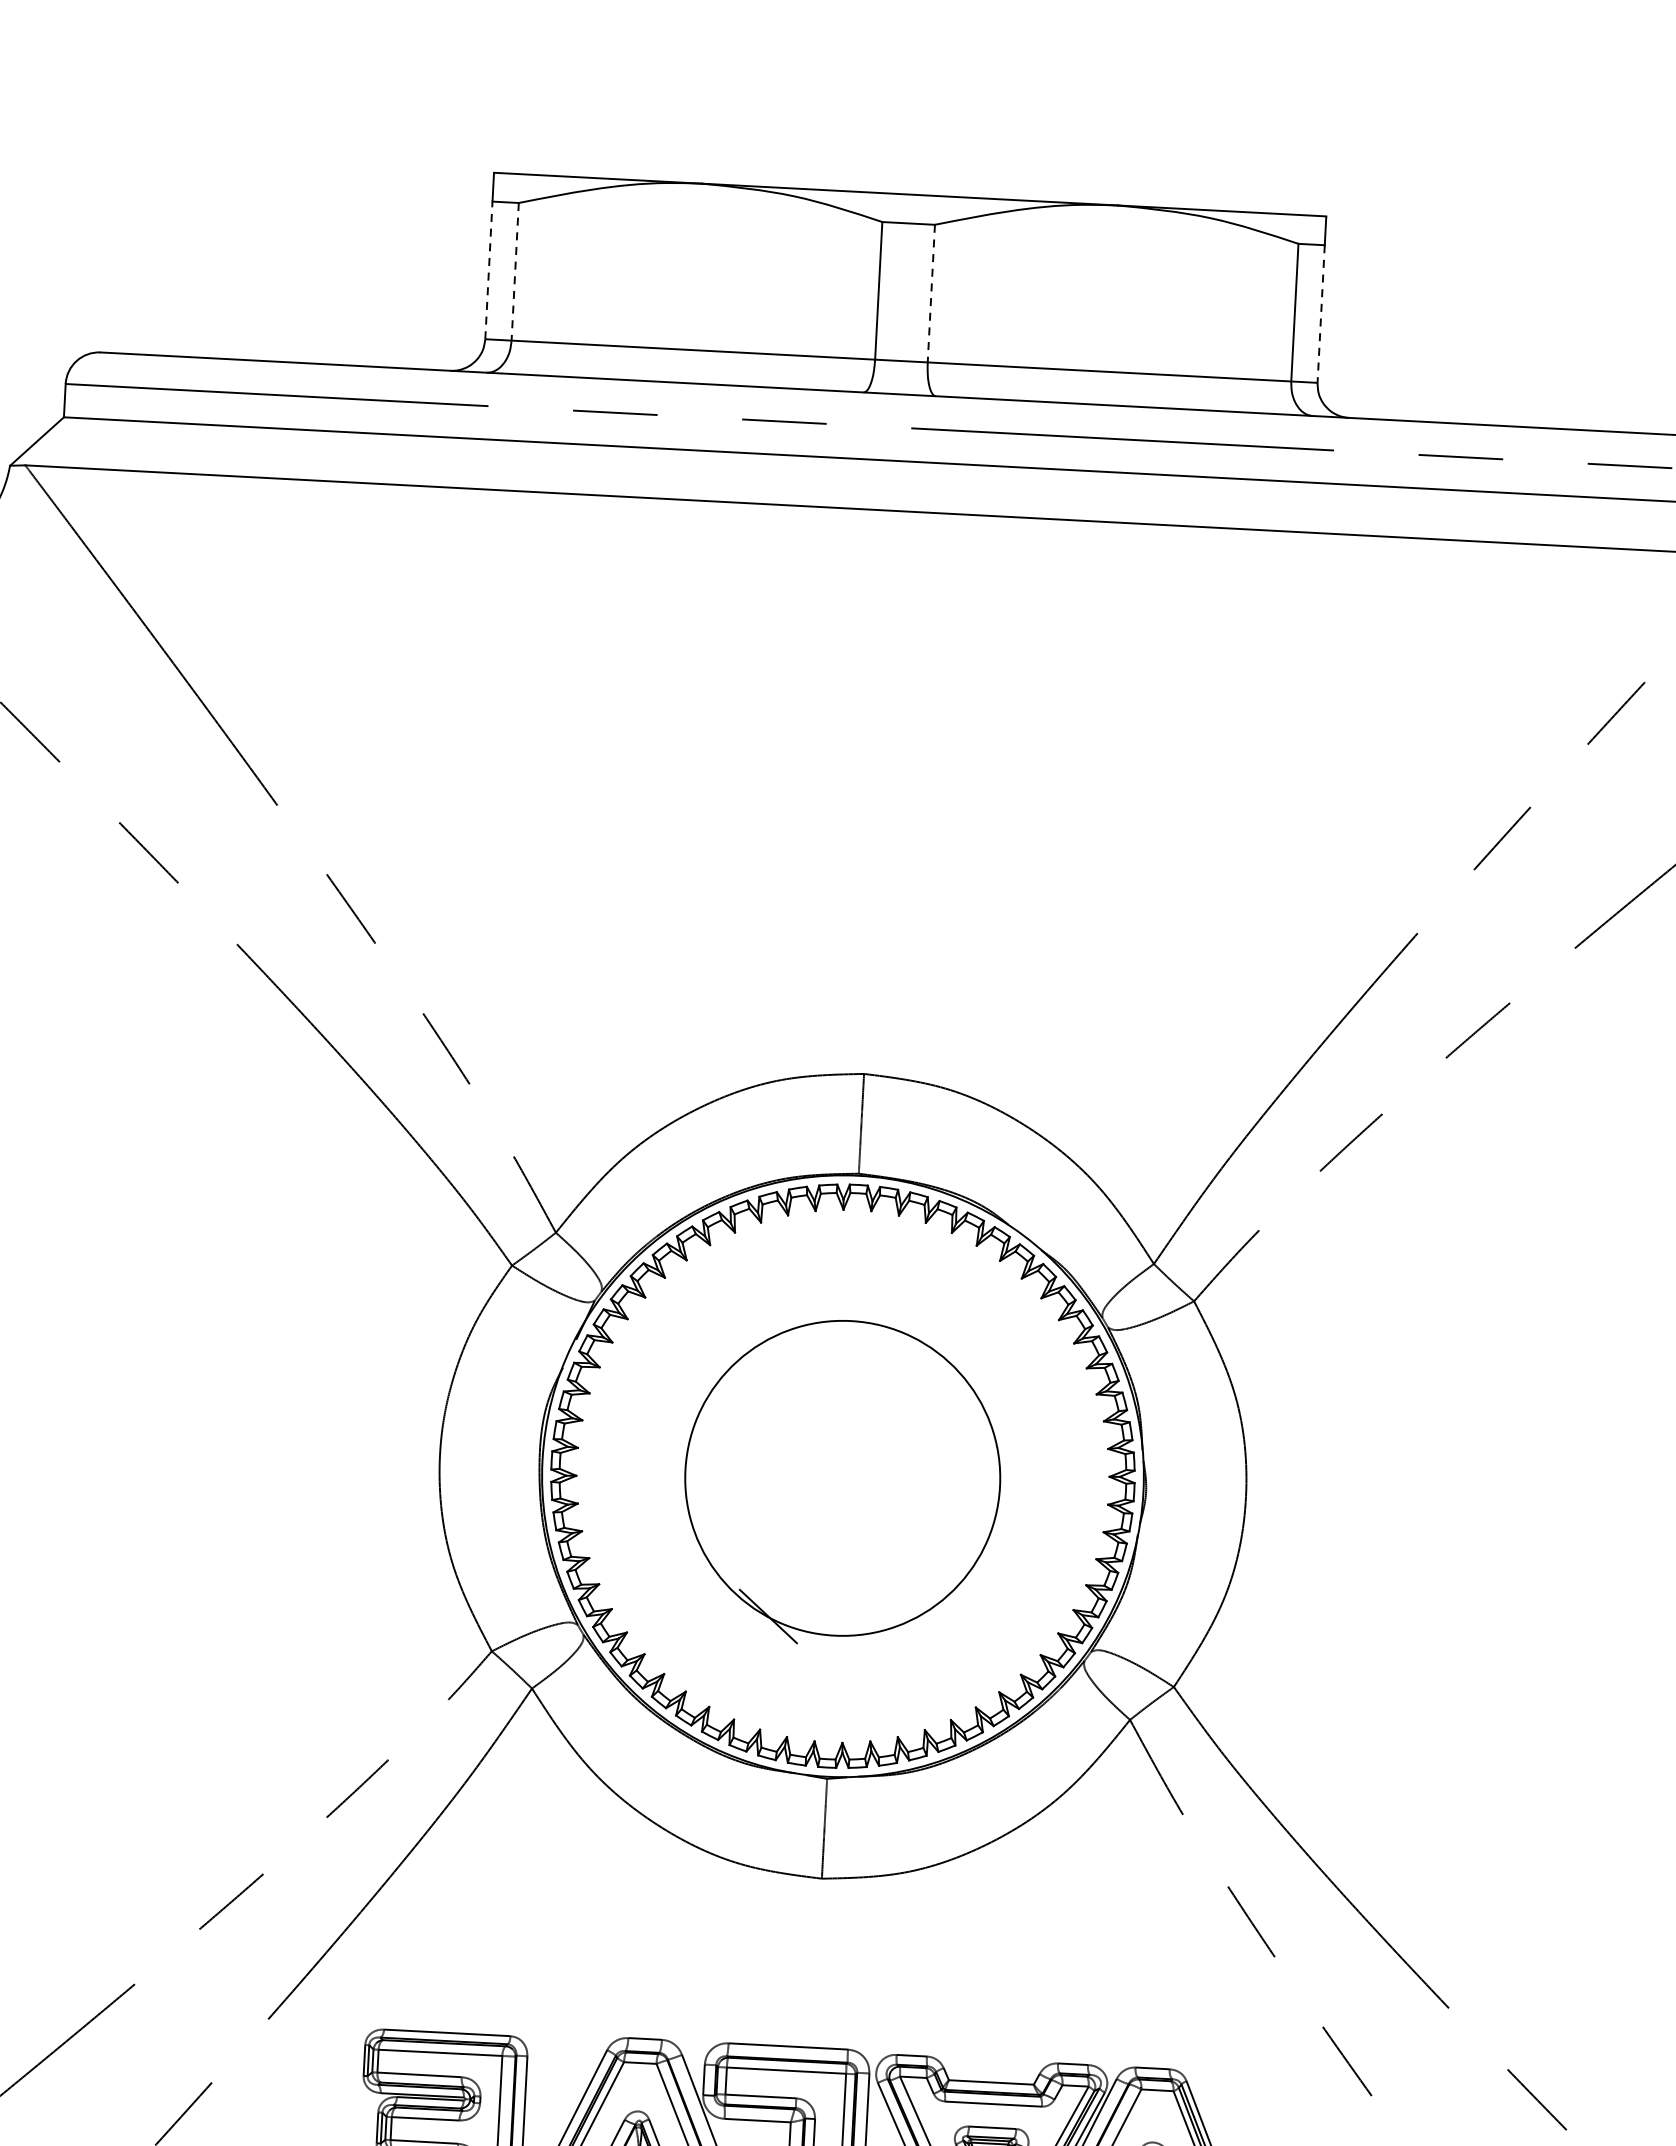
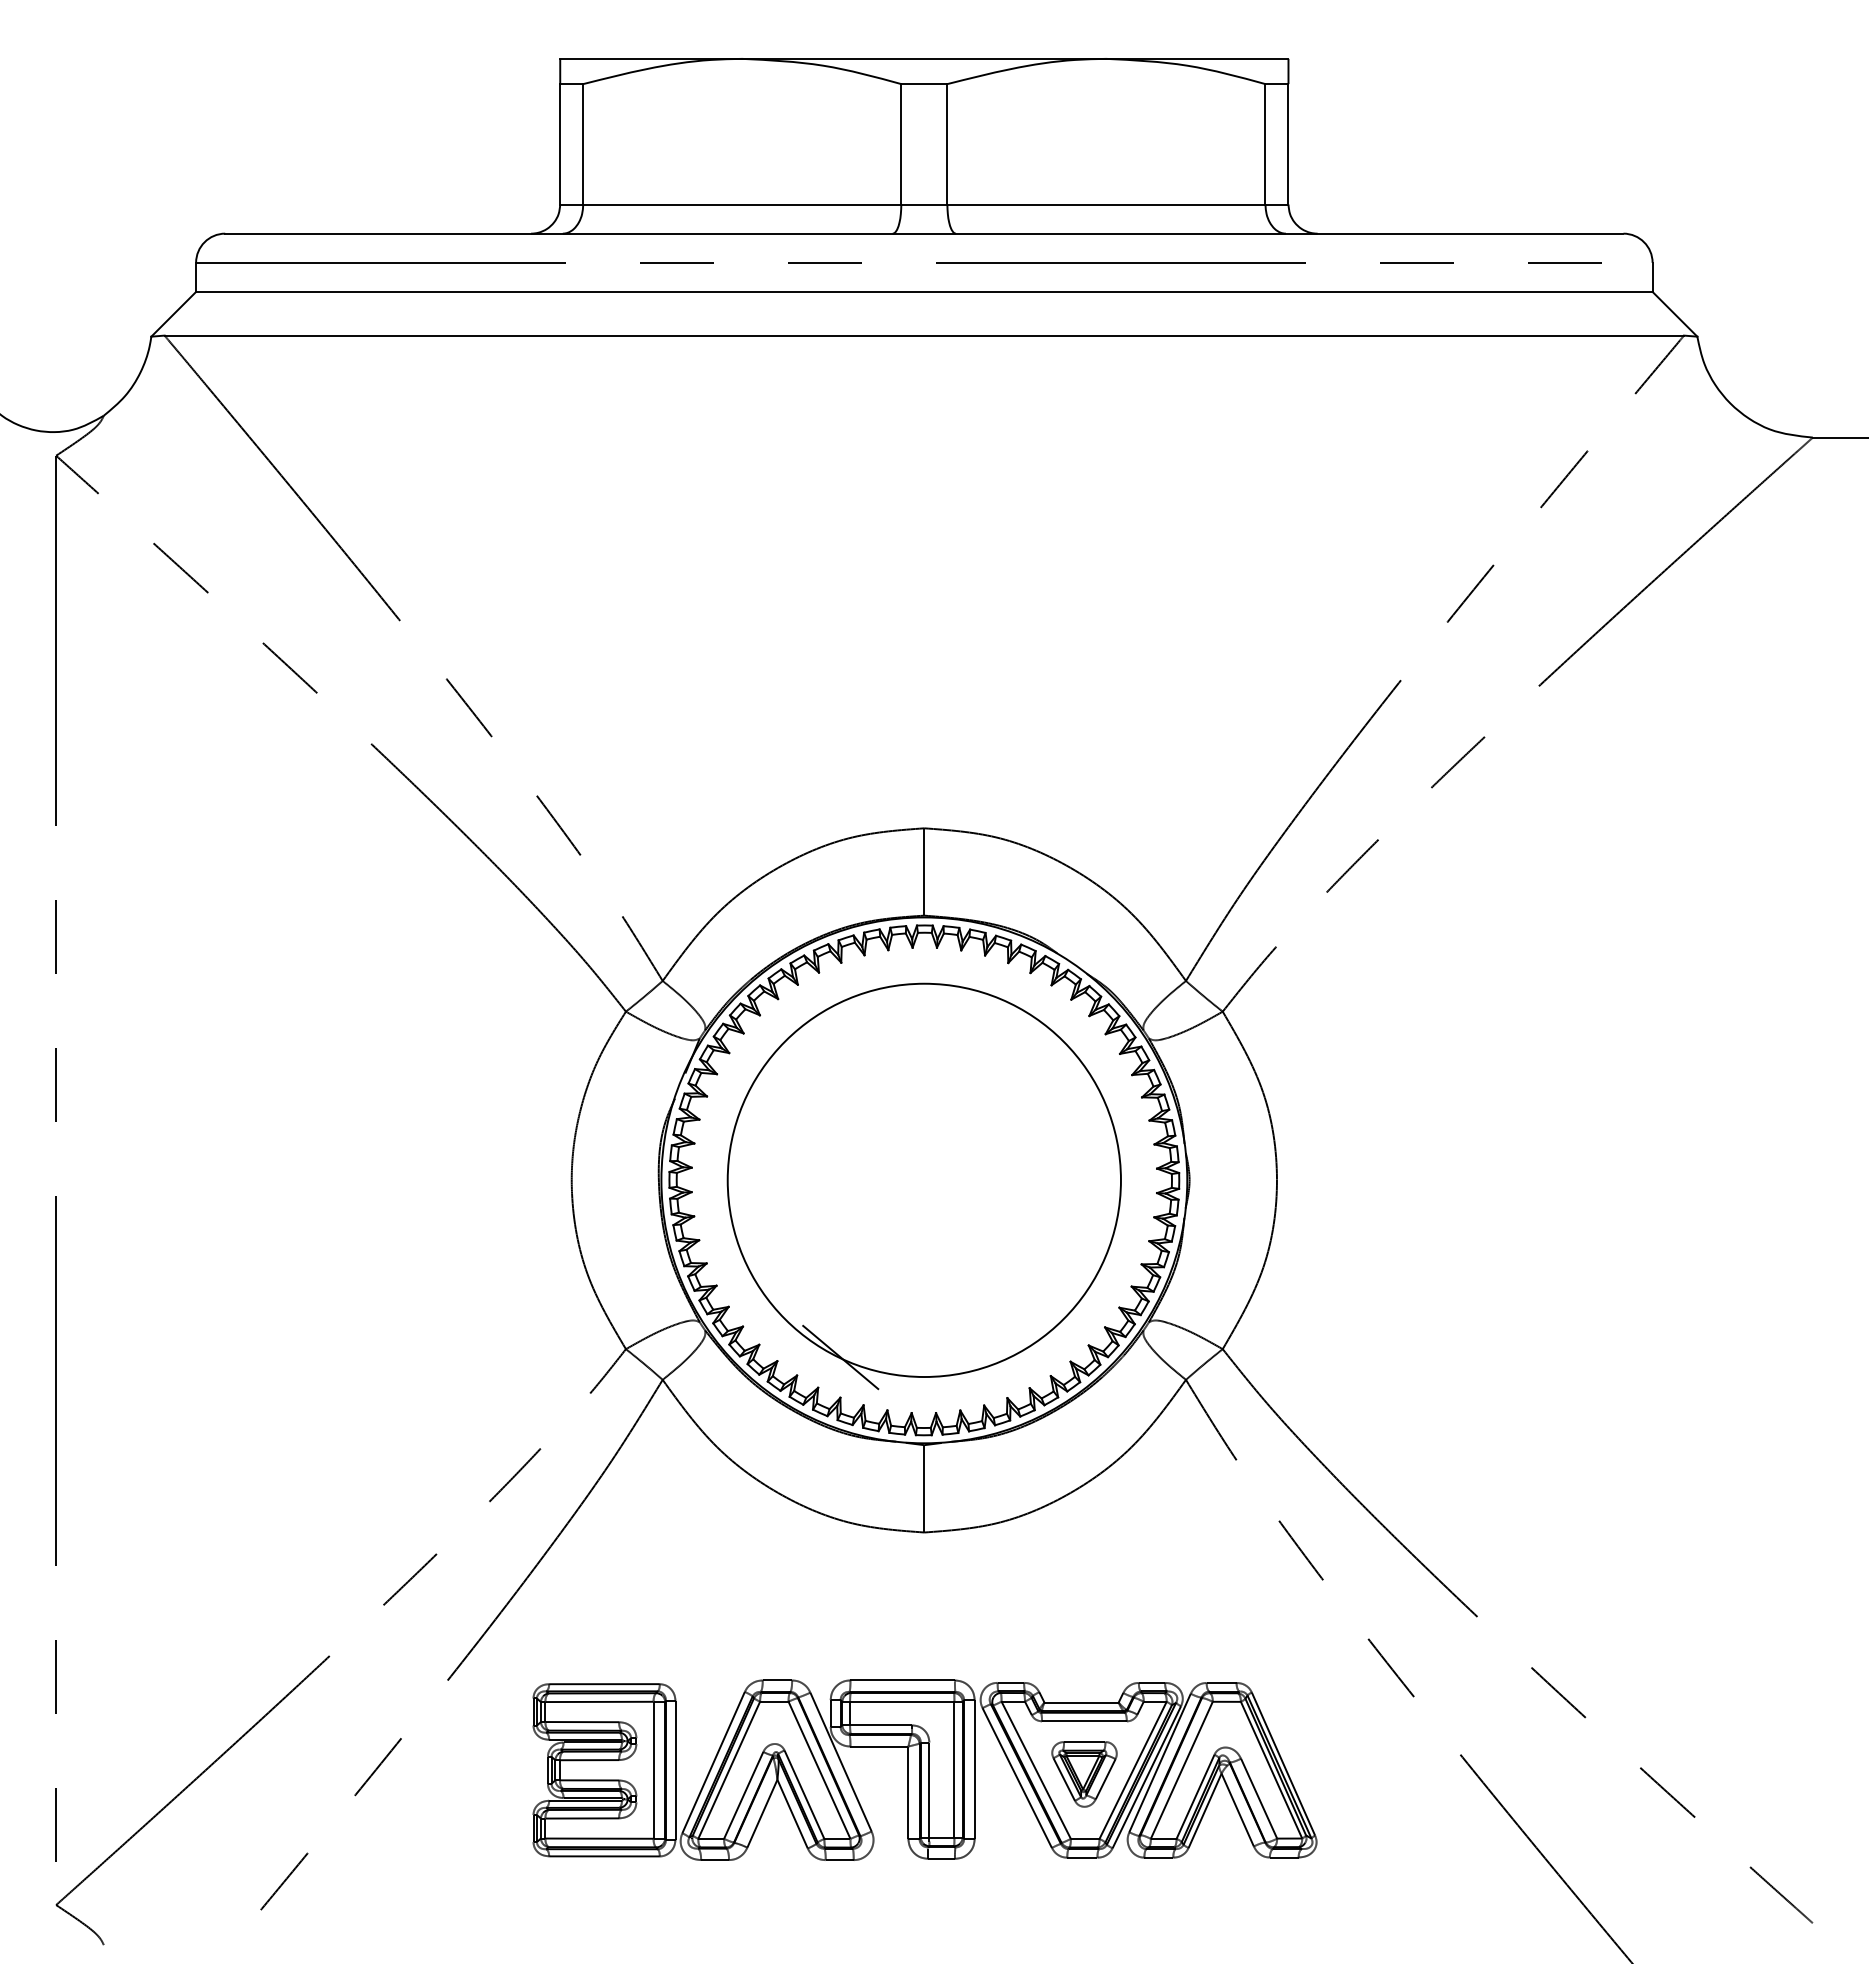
line: (489, 269) -> (560, 143), dashed -> solid
line: (515, 272) -> (583, 144), dashed -> solid
line: (931, 293) -> (947, 144), dashed -> solid
line: (1321, 314) -> (1288, 144), dashed -> solid
part: (841, 1483) -> (923, 1186), size x1.43

